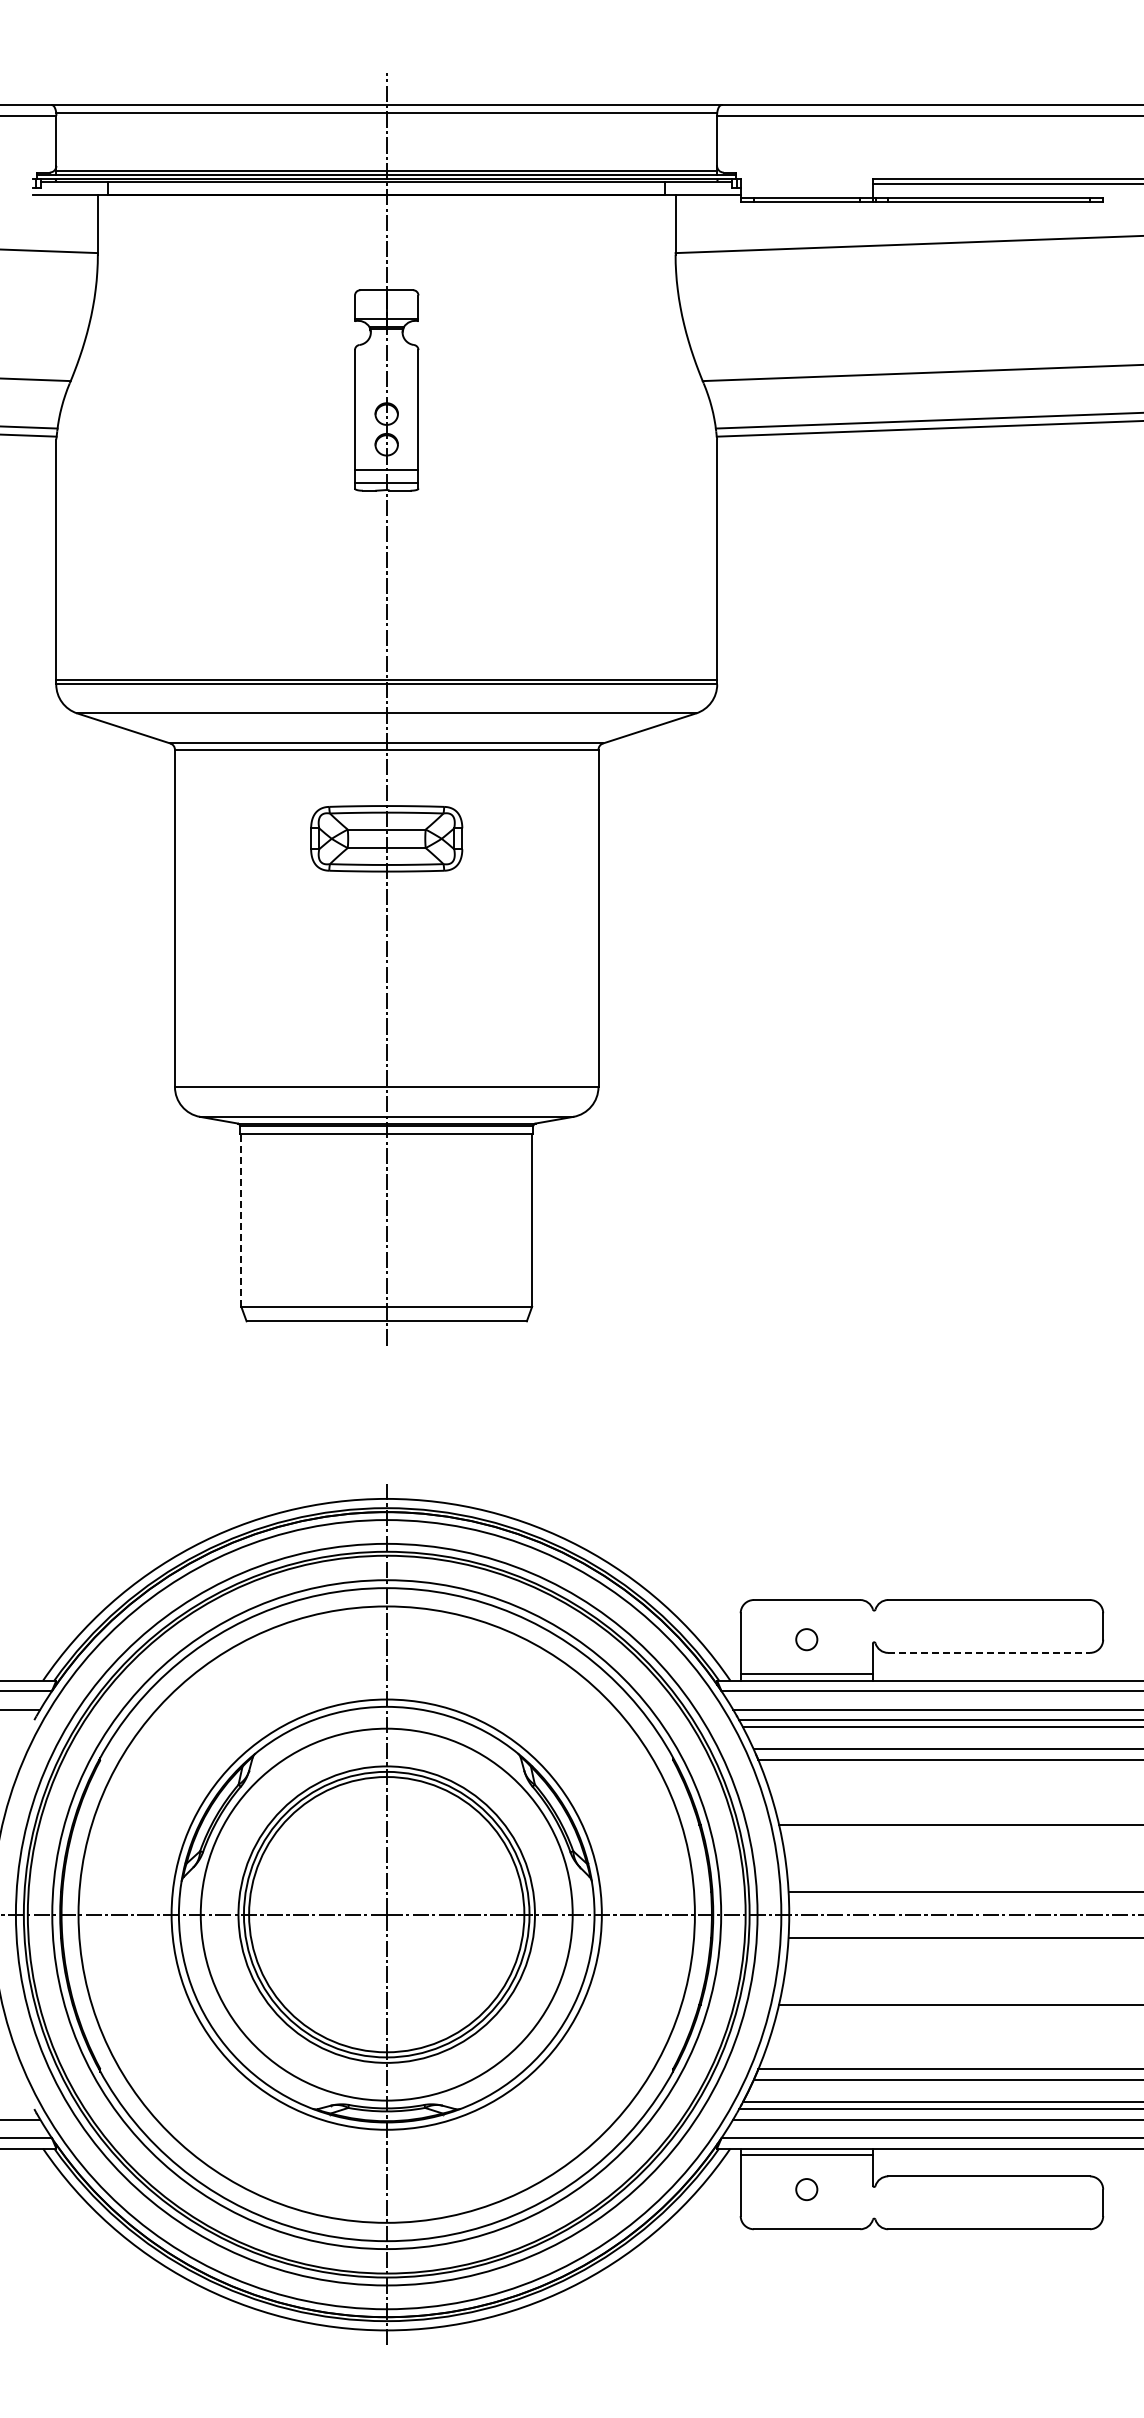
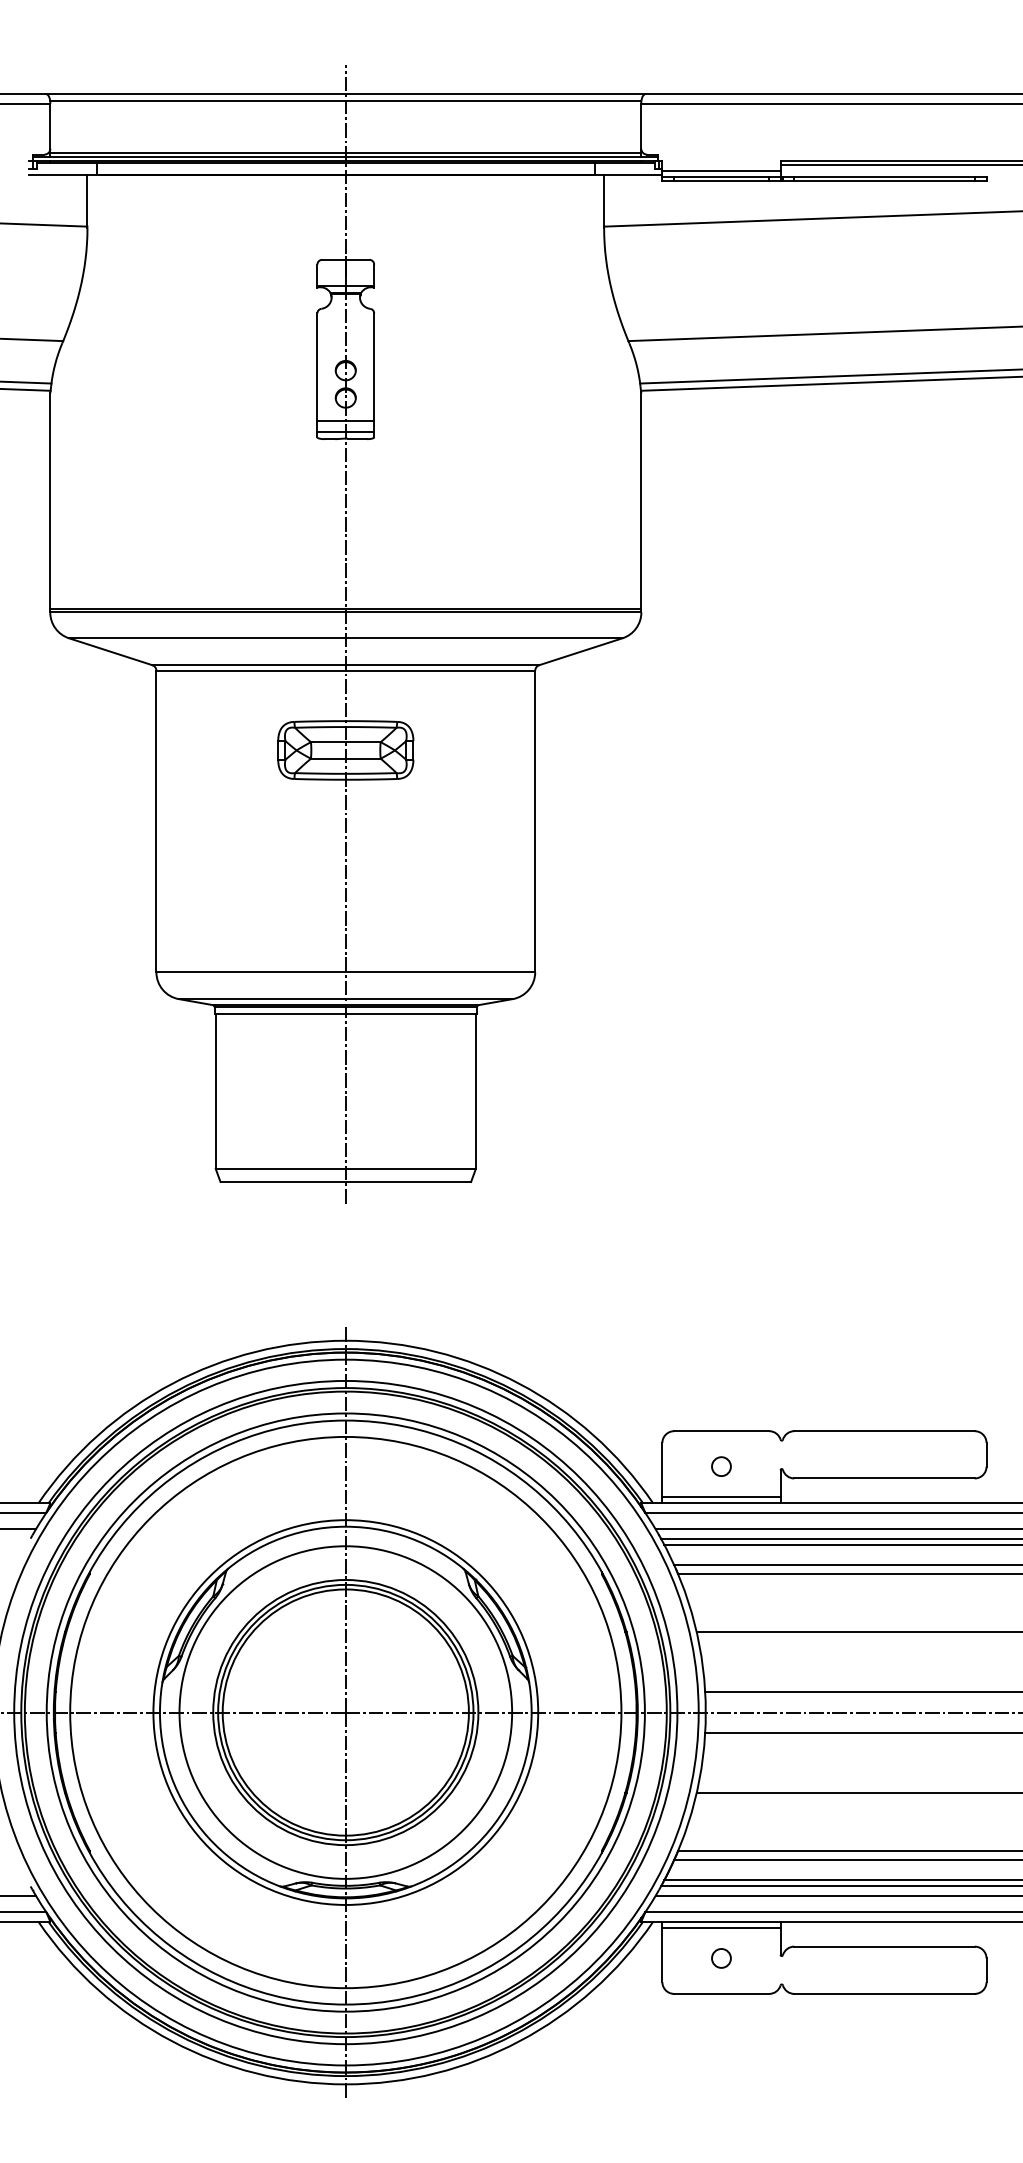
line: (806, 191) -> (721, 171), added
line: (241, 1220) -> (215, 1091), dashed -> solid
line: (989, 1652) -> (884, 1478), dashed -> solid

